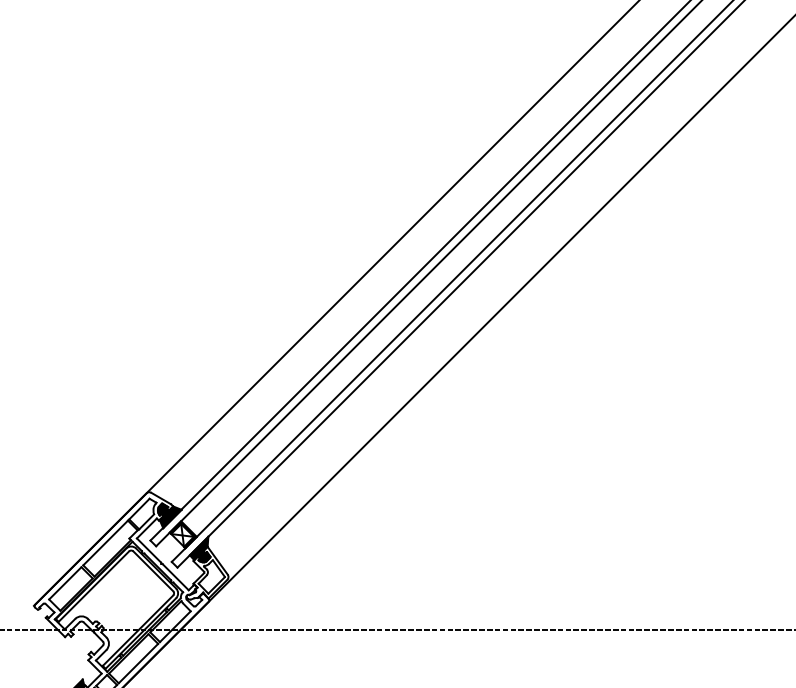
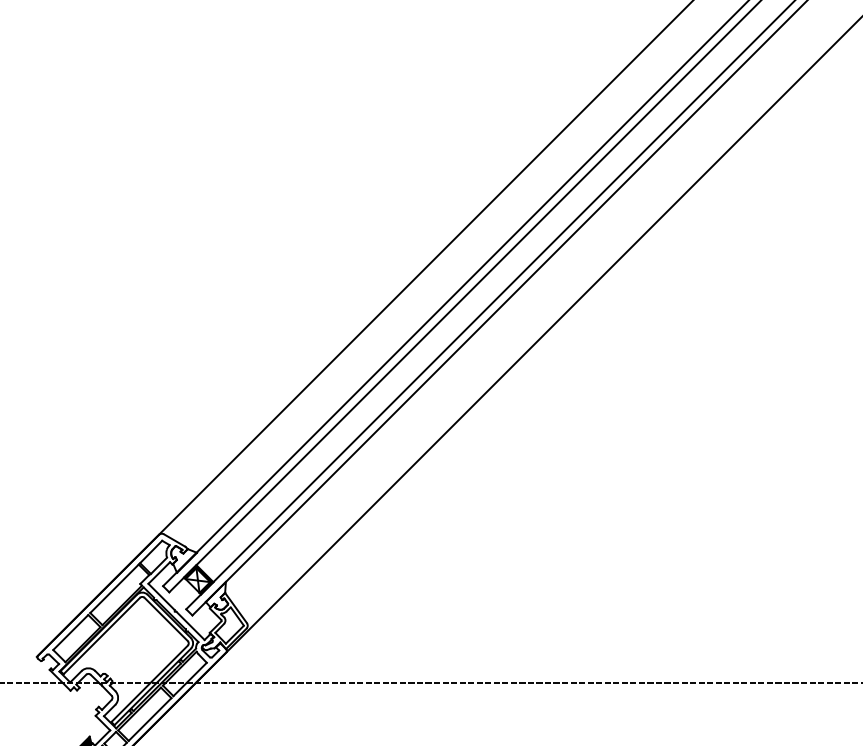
fill: (169, 515) -> (183, 558), removed
fill: (199, 549) -> (216, 595), removed

